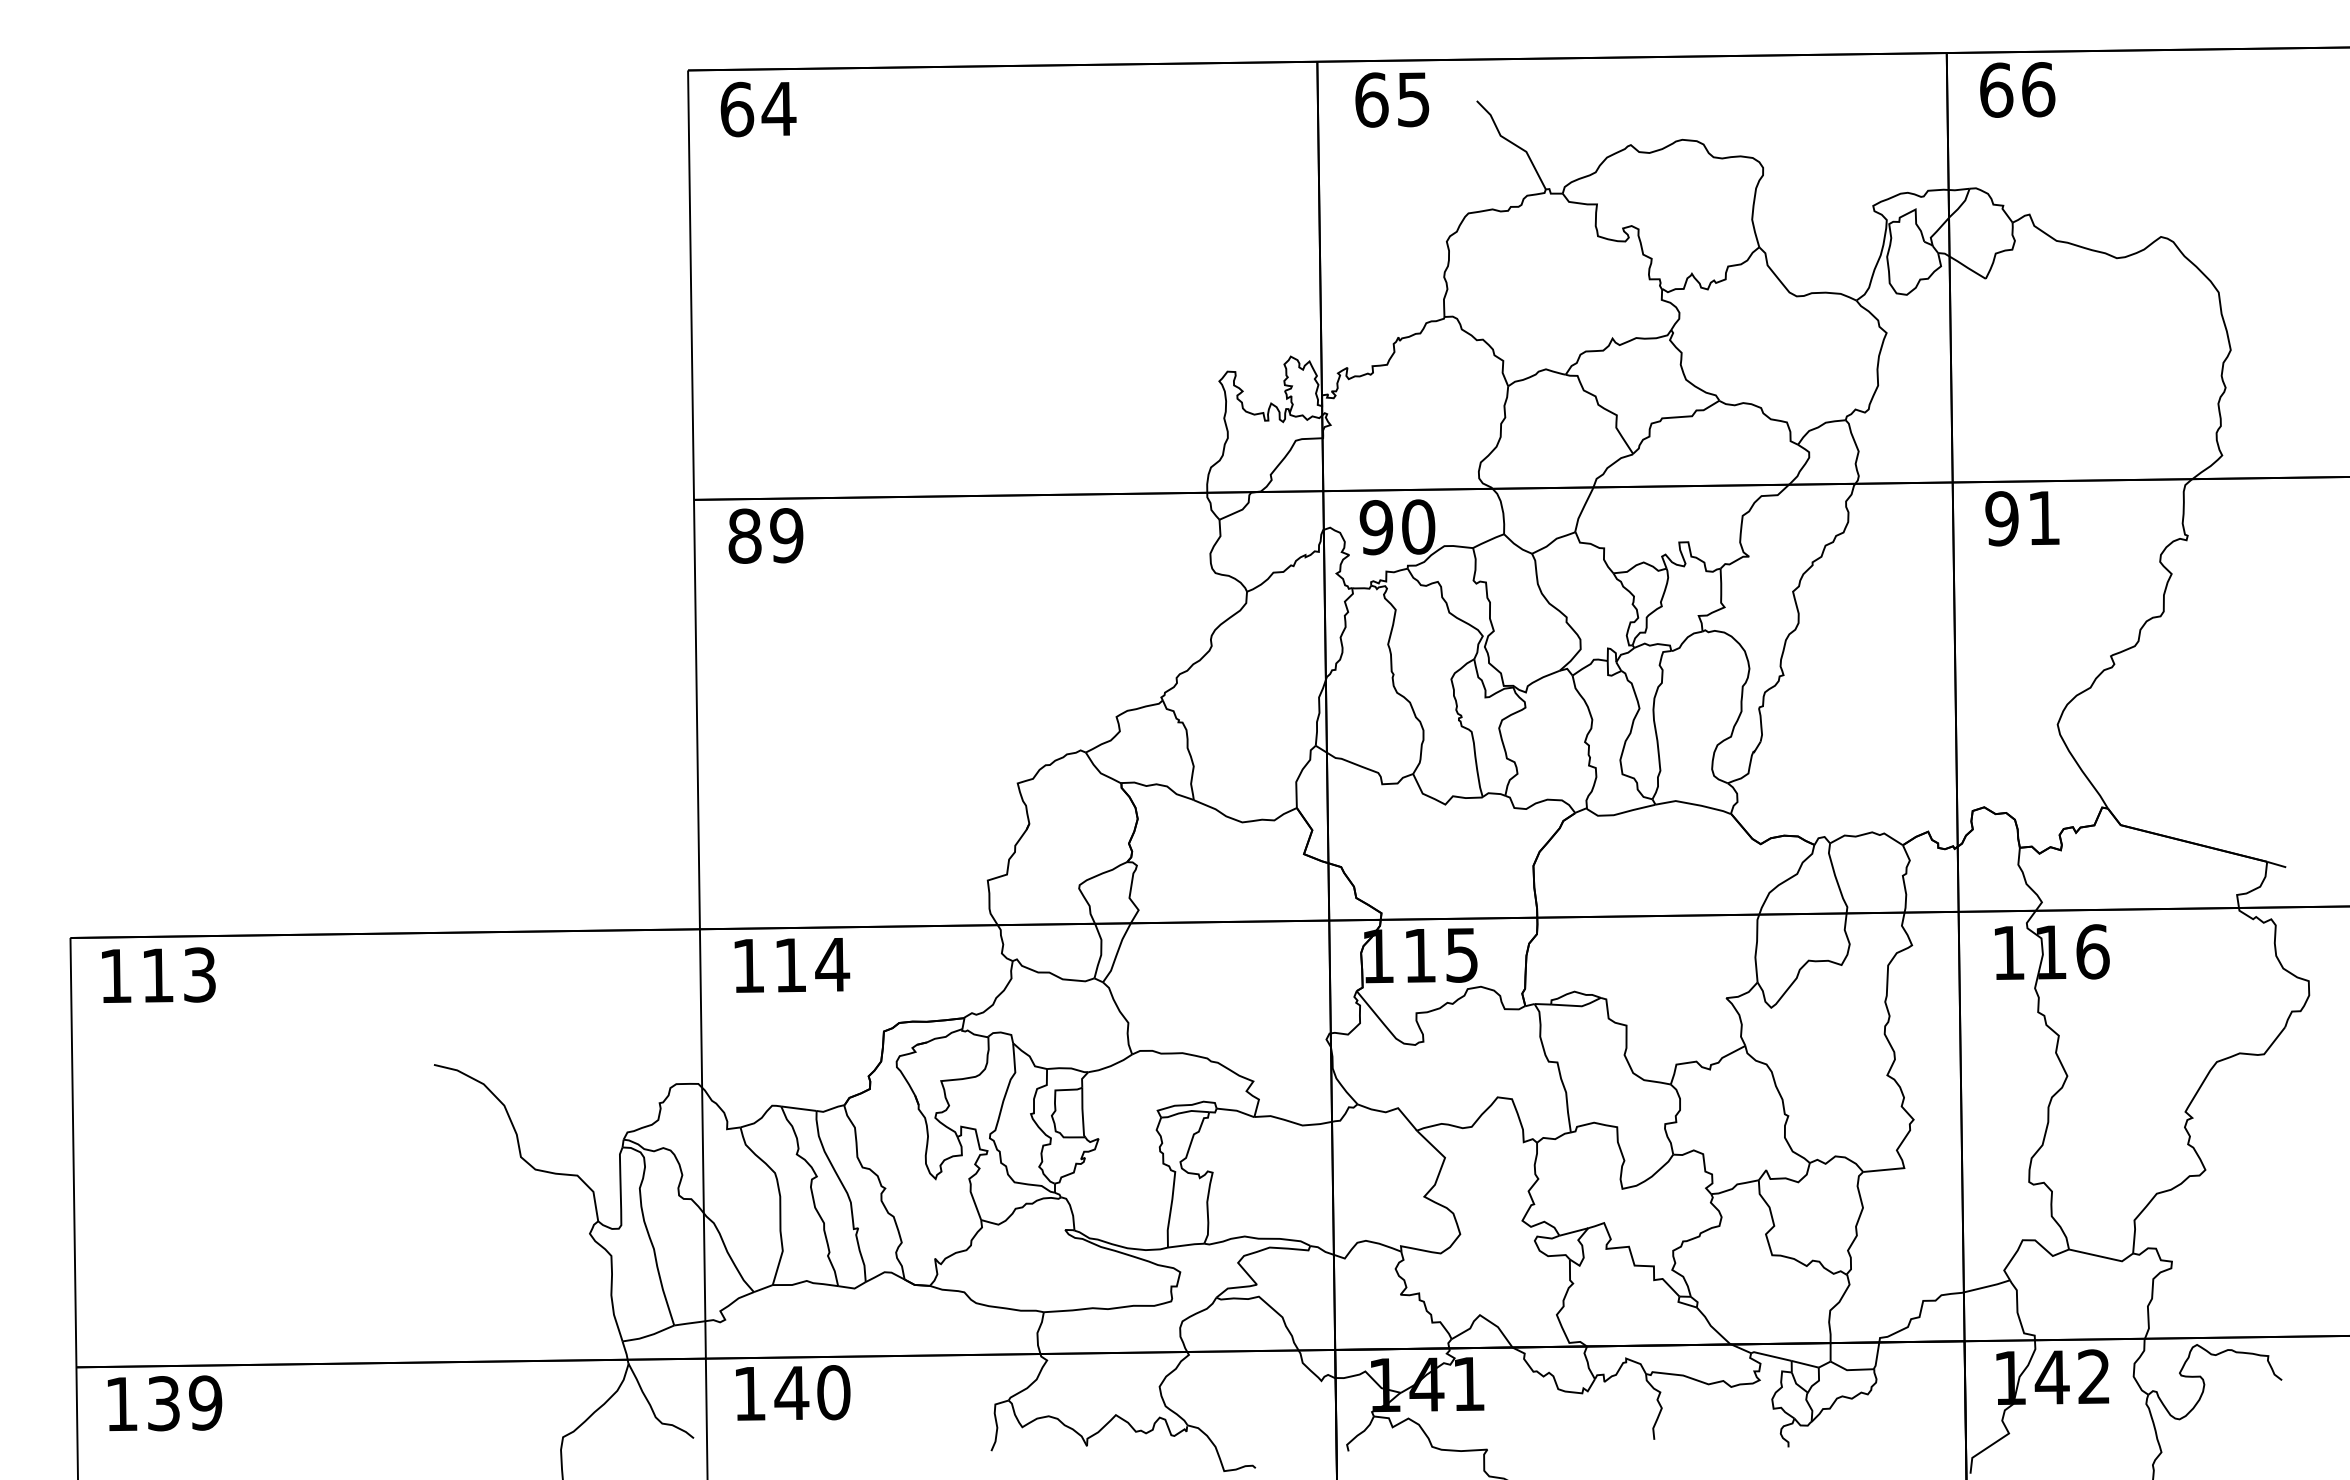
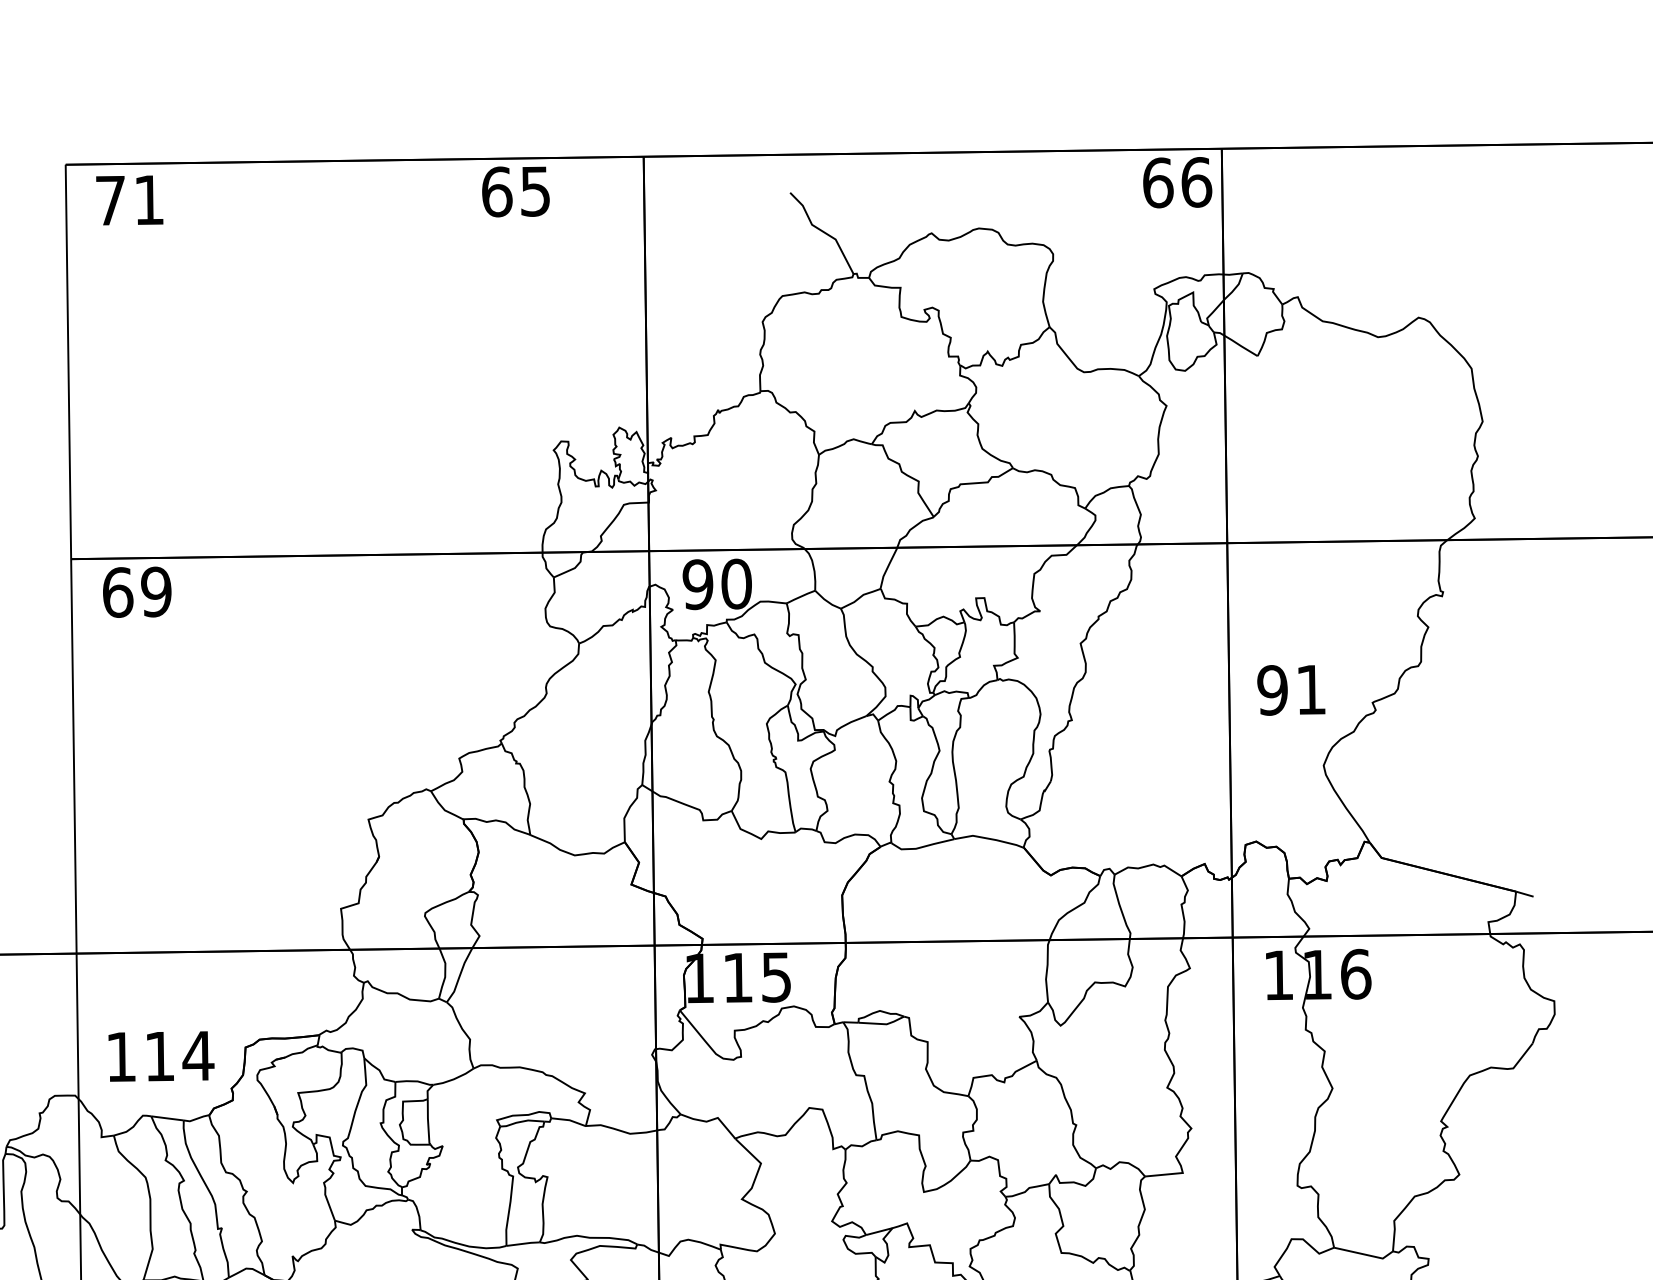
text: (2017, 89) -> (1177, 182), moved
text: (1392, 99) -> (516, 191), moved
text: (758, 109) -> (130, 200), 64 -> 71
text: (2022, 518) -> (1291, 690), moved
text: (744, 535) -> (117, 591), 89 -> 69
text: (792, 965) -> (161, 1056), moved

